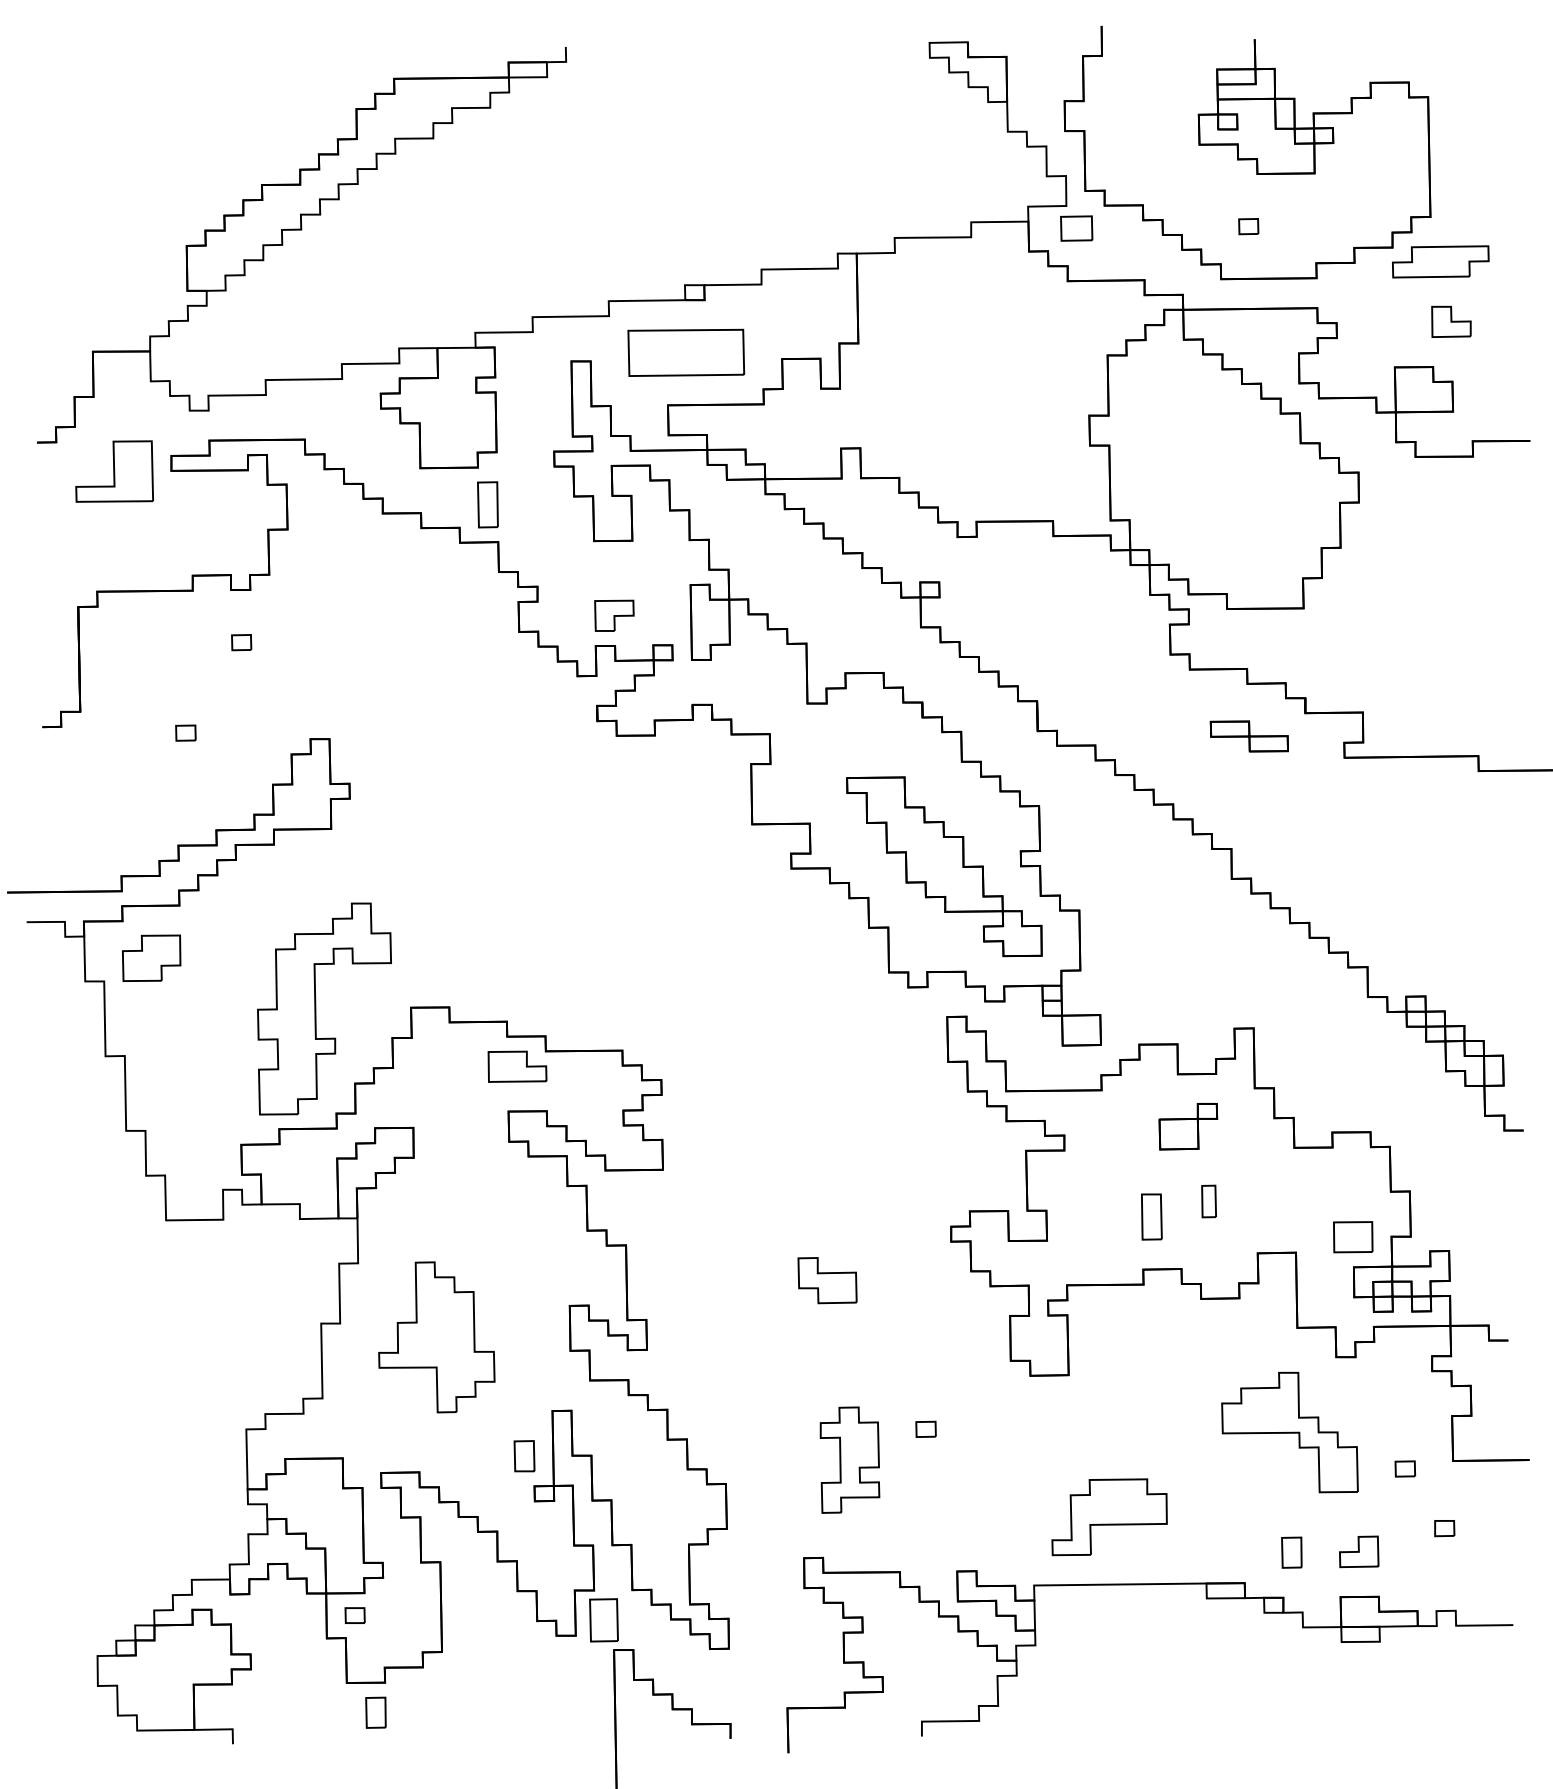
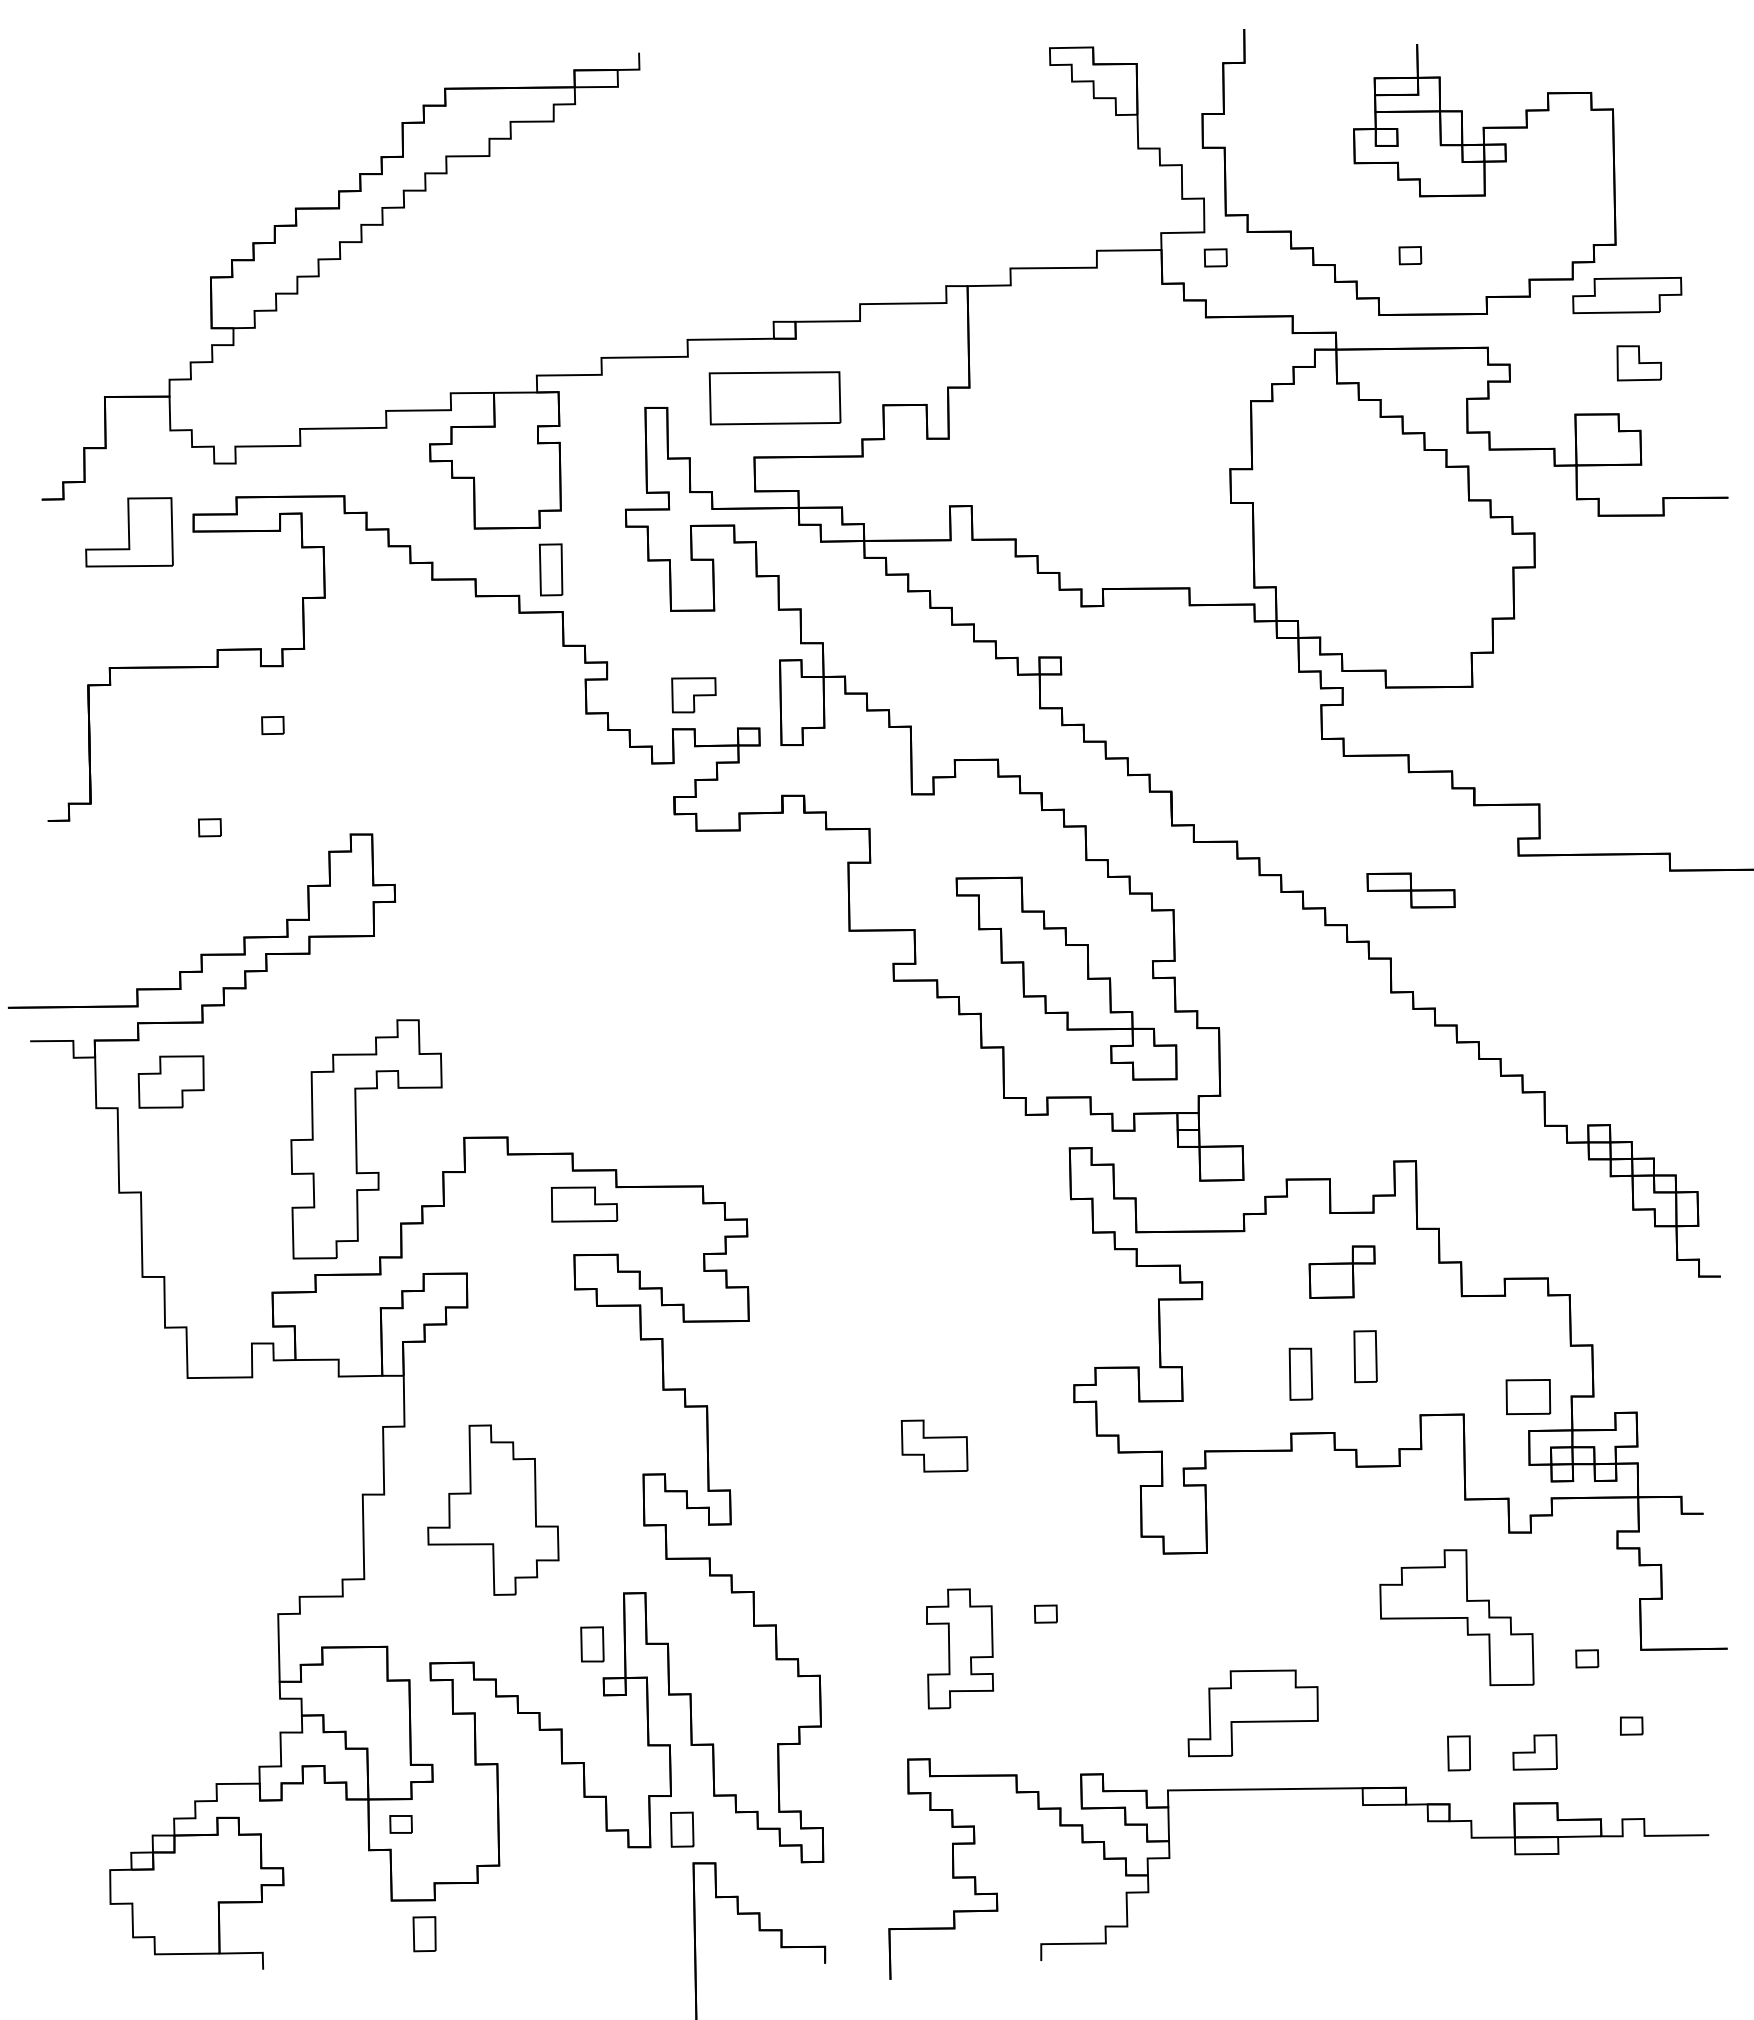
part: (1076, 228) -> (1215, 257), size x0.62
part: (1248, 736) -> (1410, 890), moved
part: (1209, 1201) -> (1365, 1356), size x1.43
part: (604, 1620) -> (682, 1829), size x0.71

